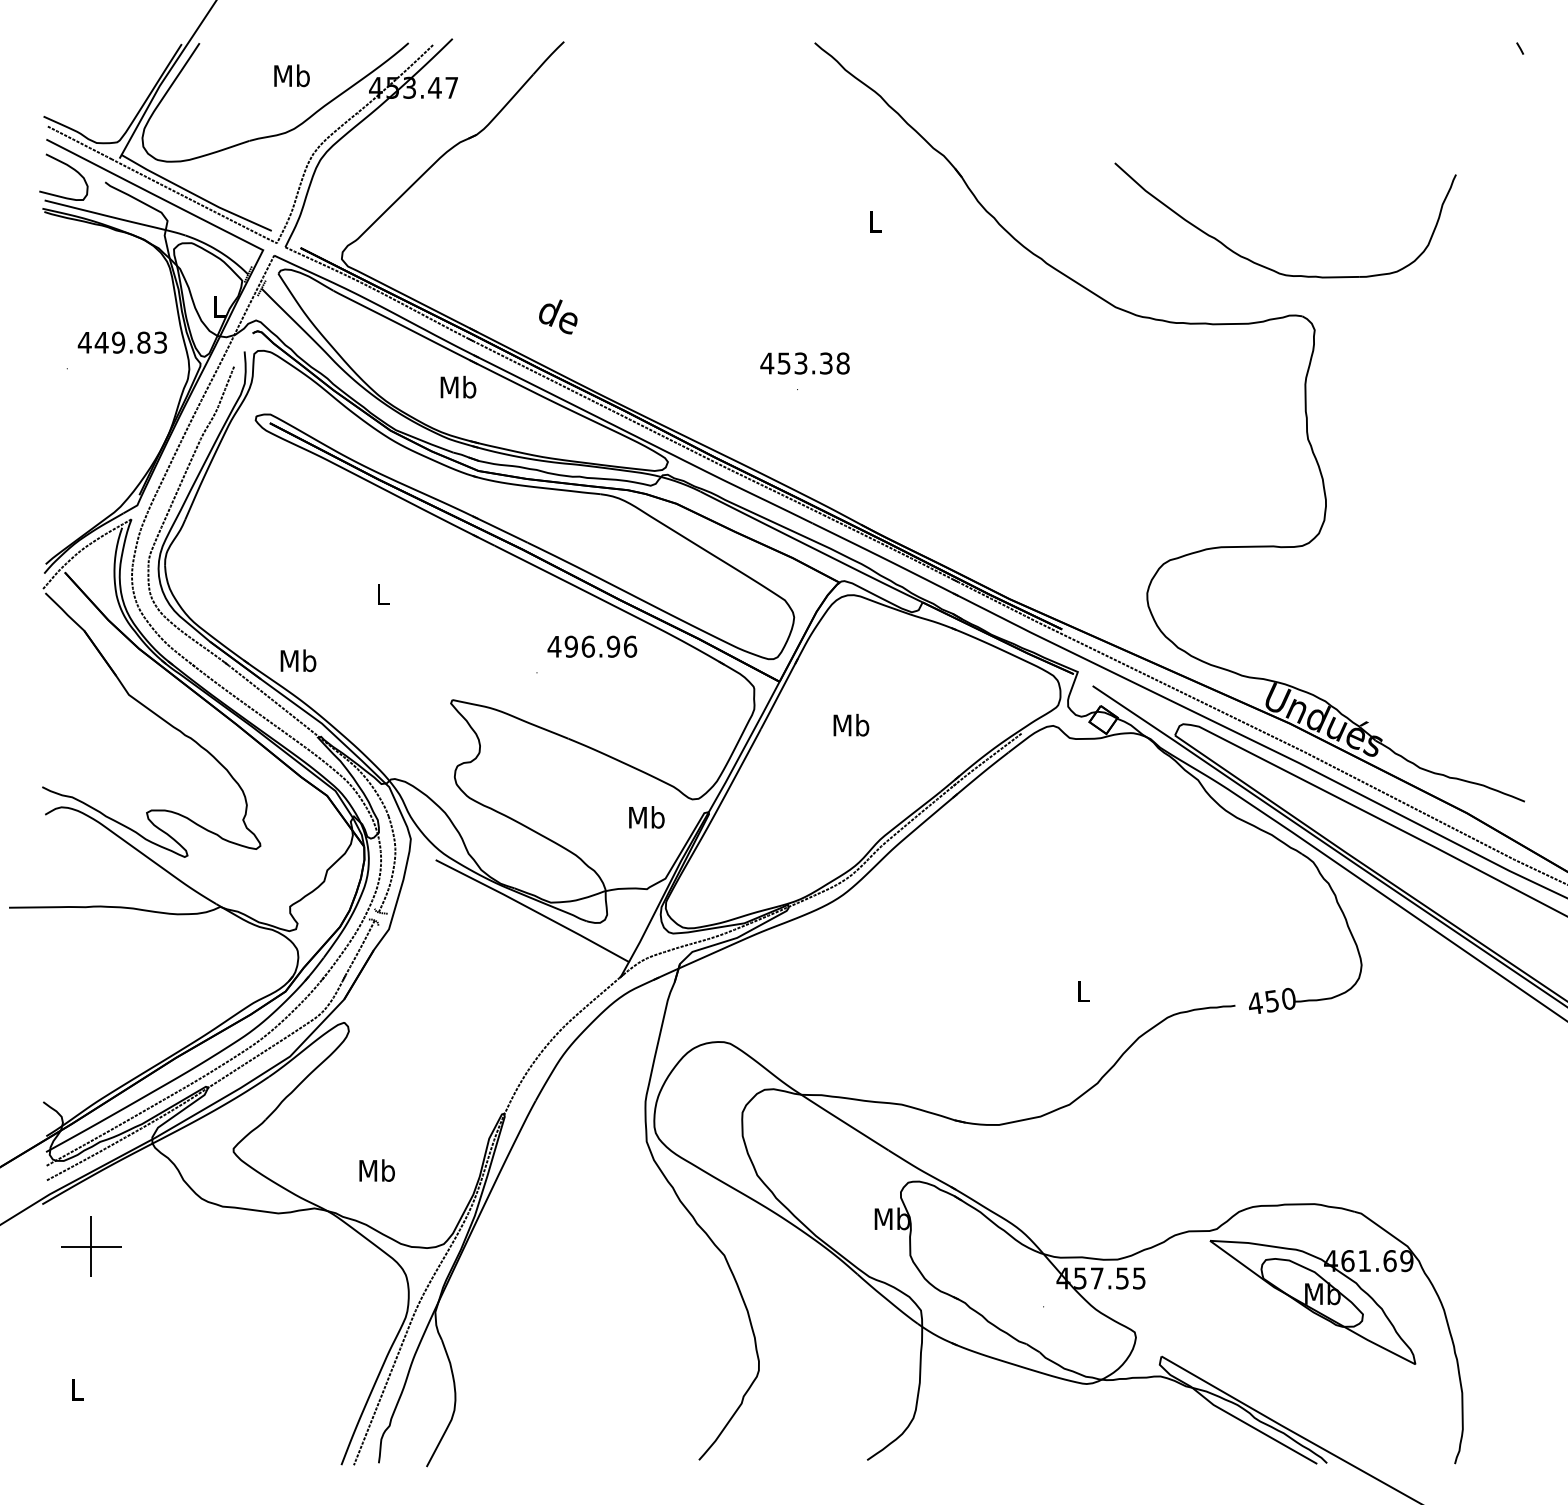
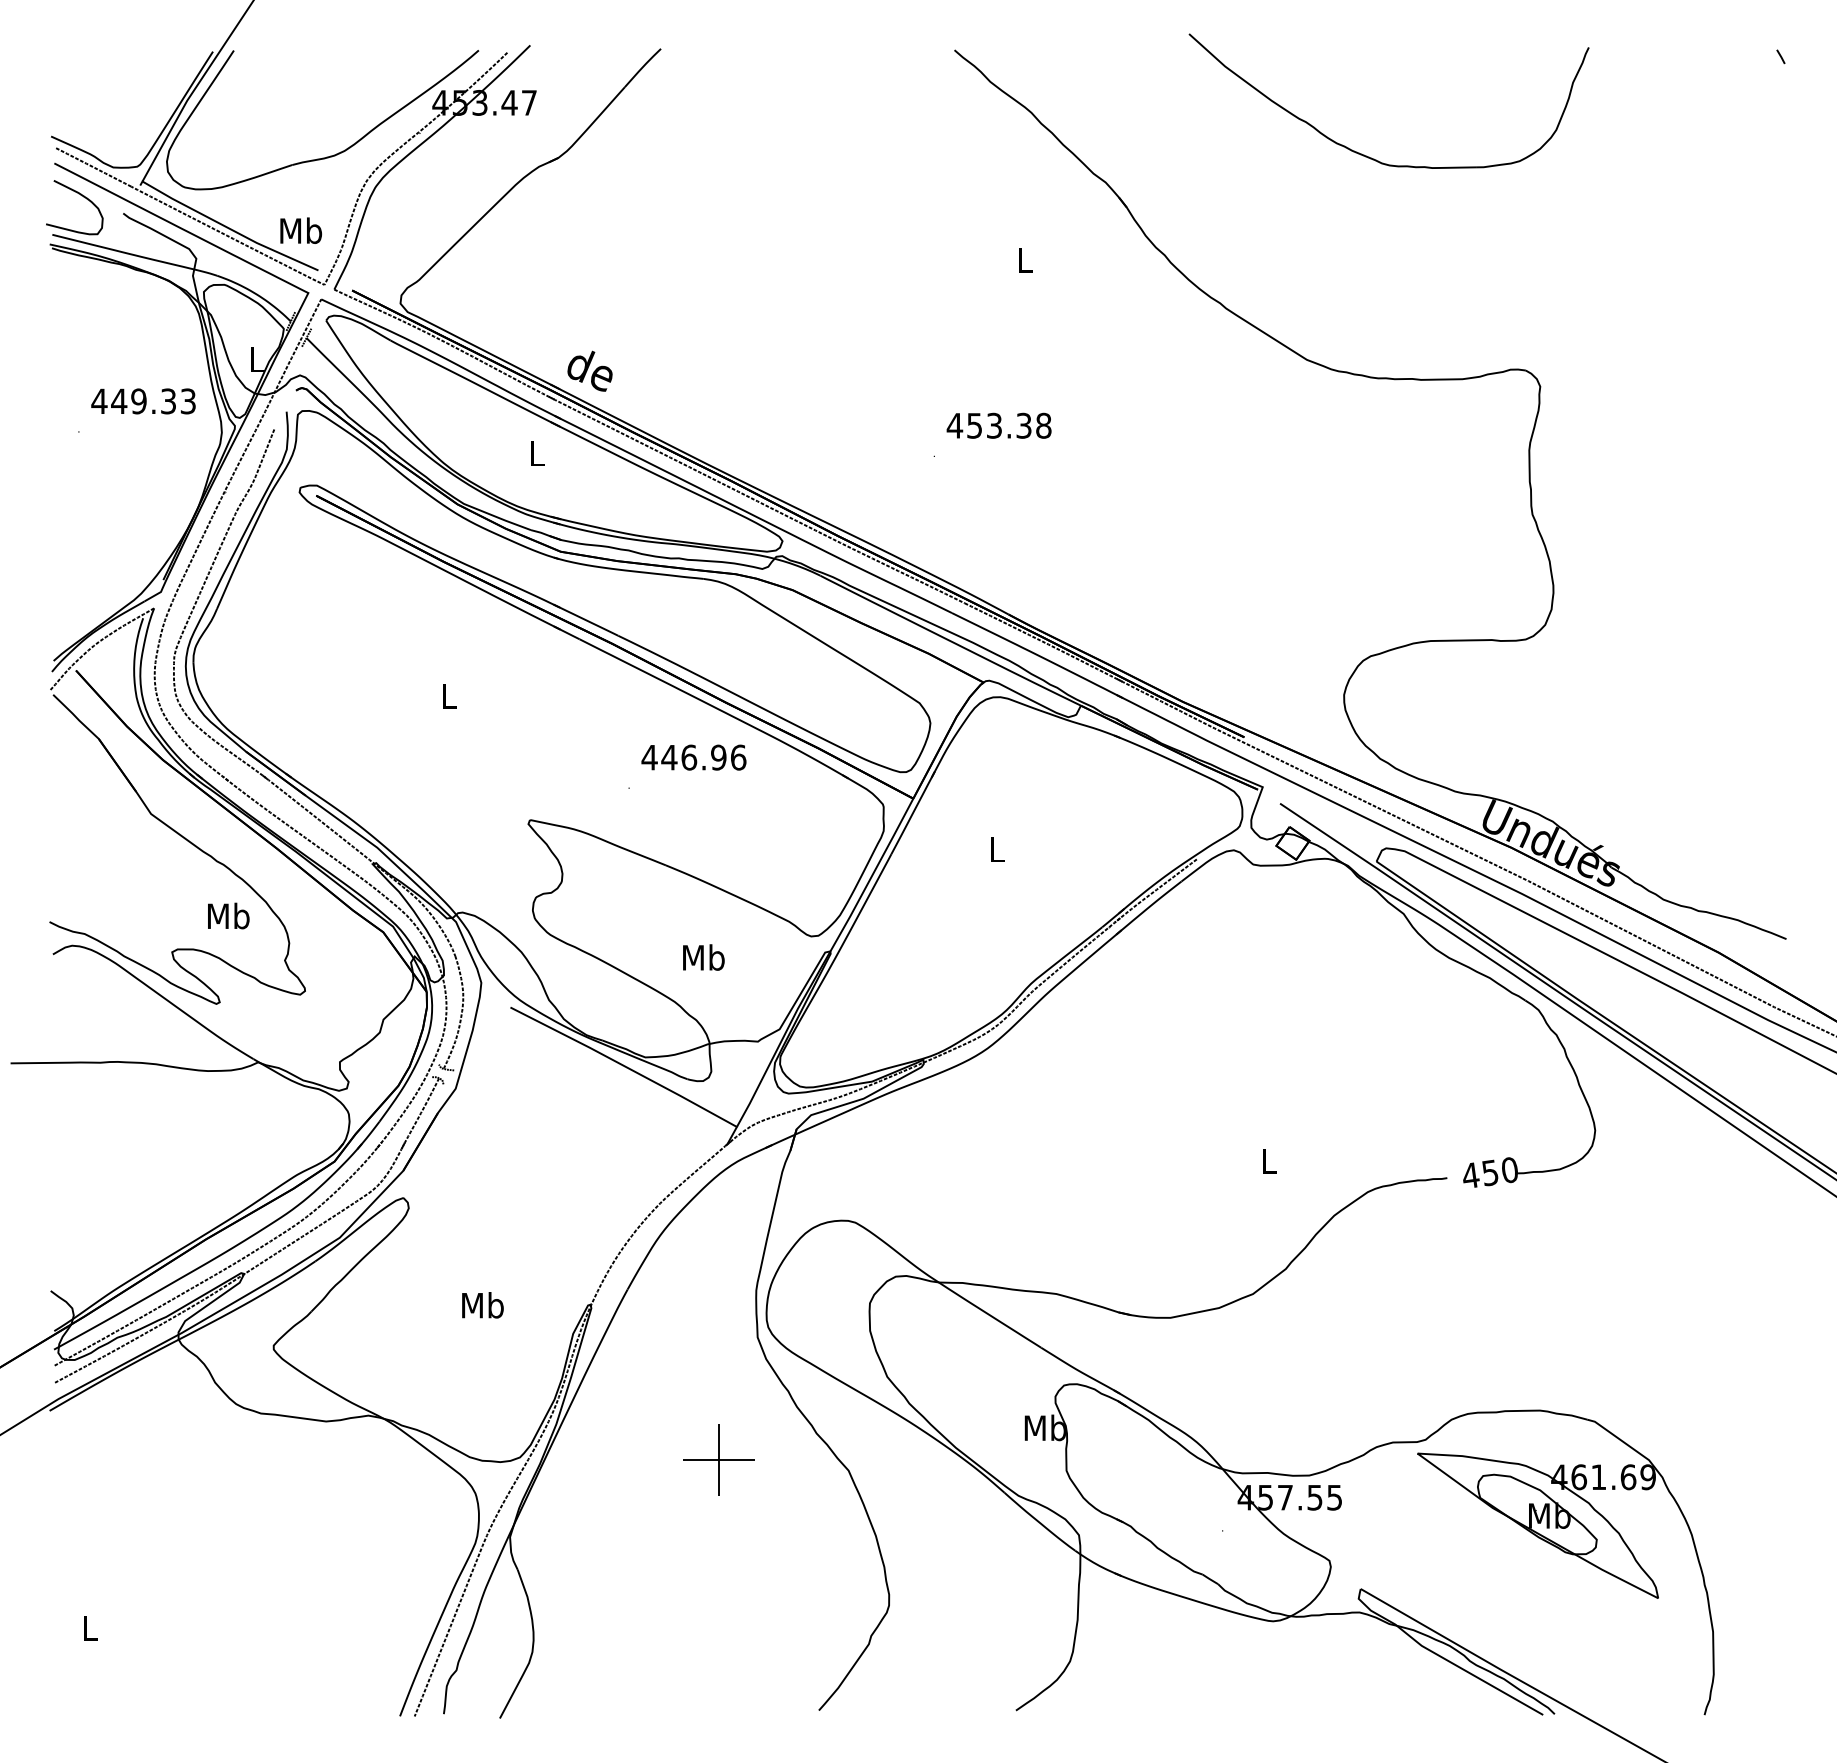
text: (291, 75) -> (300, 230), moved
part: (1264, 265) -> (1364, 154), moved
text: (557, 316) -> (589, 370), moved
text: (143, 342) -> (168, 401), 449.83 -> 449.33
text: (804, 363) -> (998, 425), moved
text: (457, 387) -> (536, 453), Mb -> L
text: (571, 646) -> (669, 757), 496.96 -> 446.96
text: (298, 660) -> (228, 915), moved
text: (851, 725) -> (997, 849), Mb -> L
text: (646, 817) -> (703, 957), moved
text: (376, 1170) -> (482, 1305), moved
part: (90, 1245) -> (718, 1459), moved

